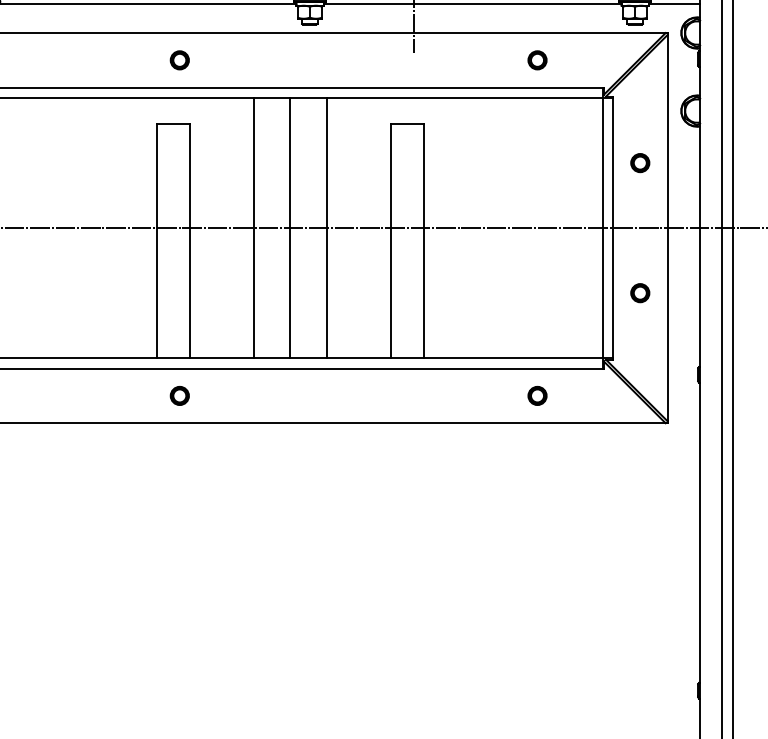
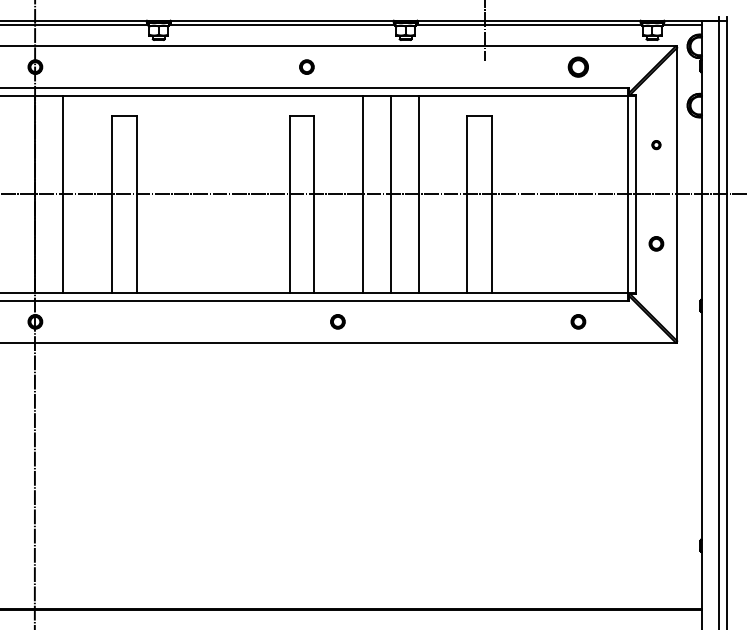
part: (537, 59) -> (578, 66), size x1.4
part: (640, 162) -> (656, 144), size x0.6
part: (179, 395) -> (337, 321), moved

